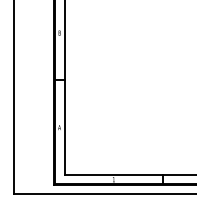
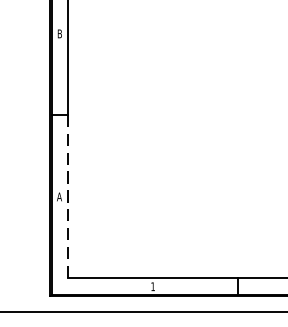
line: (64, 127) -> (67, 196), solid -> dashed

